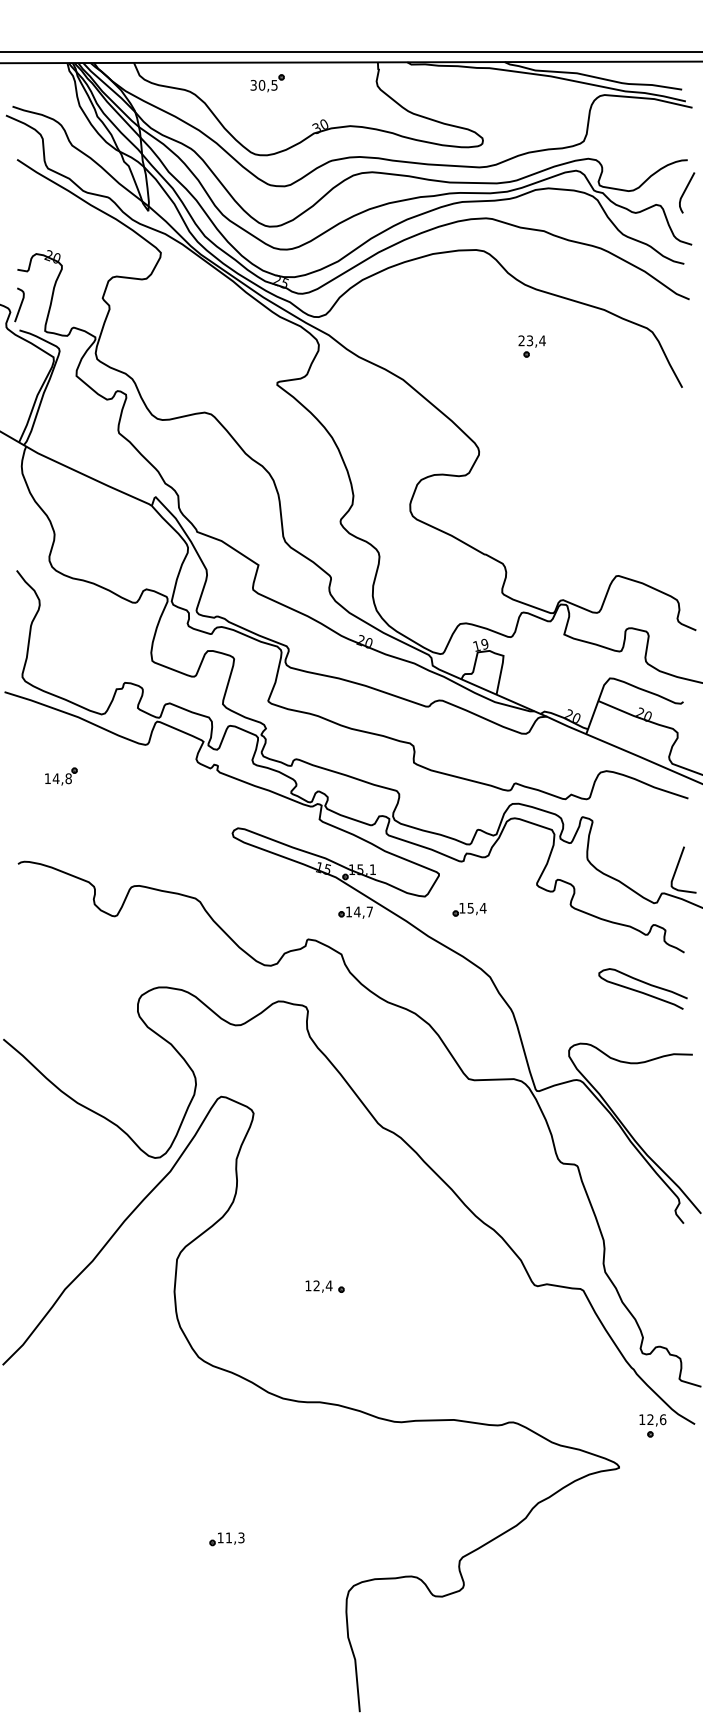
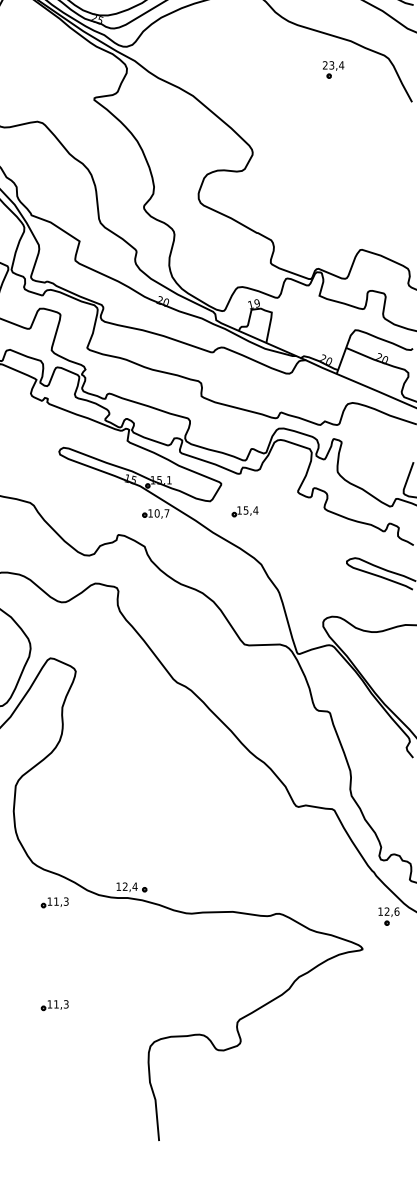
part: (531, 346) -> (332, 69), moved
text: (357, 911) -> (157, 513), 14,7 -> 10,7
part: (324, 1286) -> (131, 887), moved
part: (226, 1408) -> (54, 902), added

